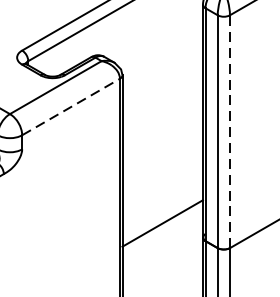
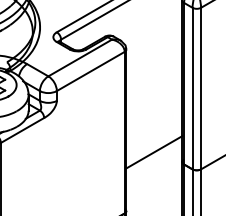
line: (72, 107) -> (91, 71), dashed -> solid
line: (230, 131) -> (201, 88), dashed -> solid

